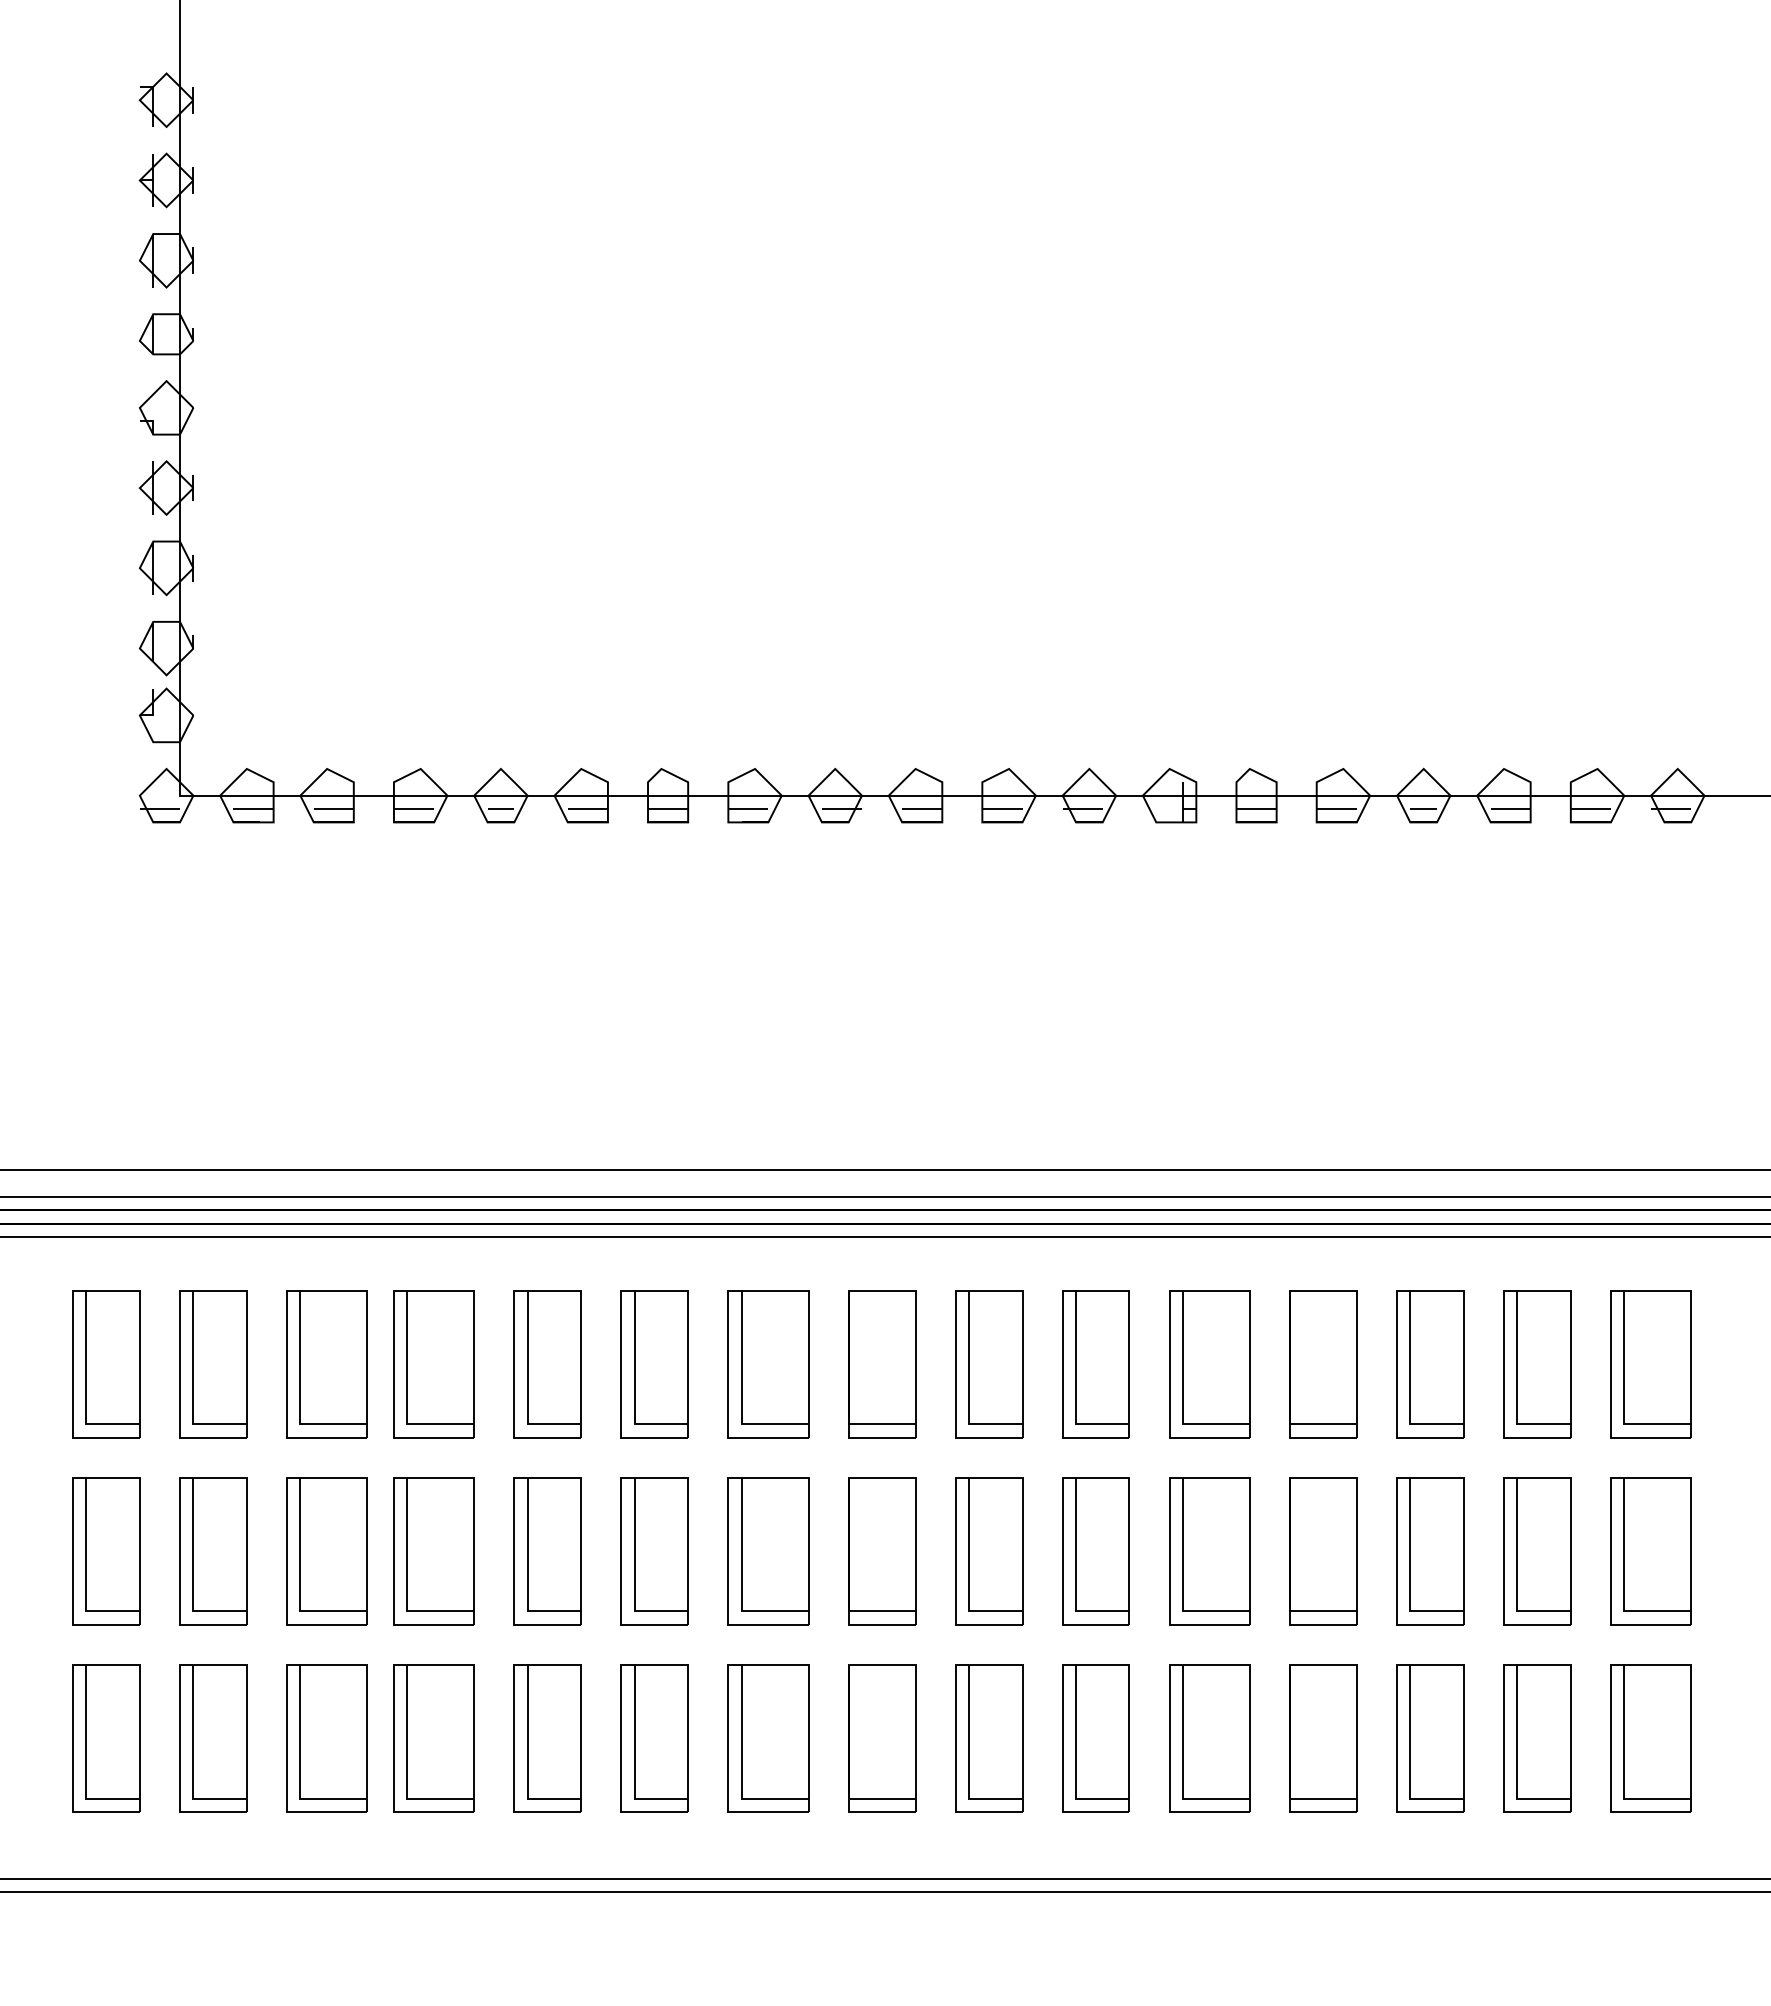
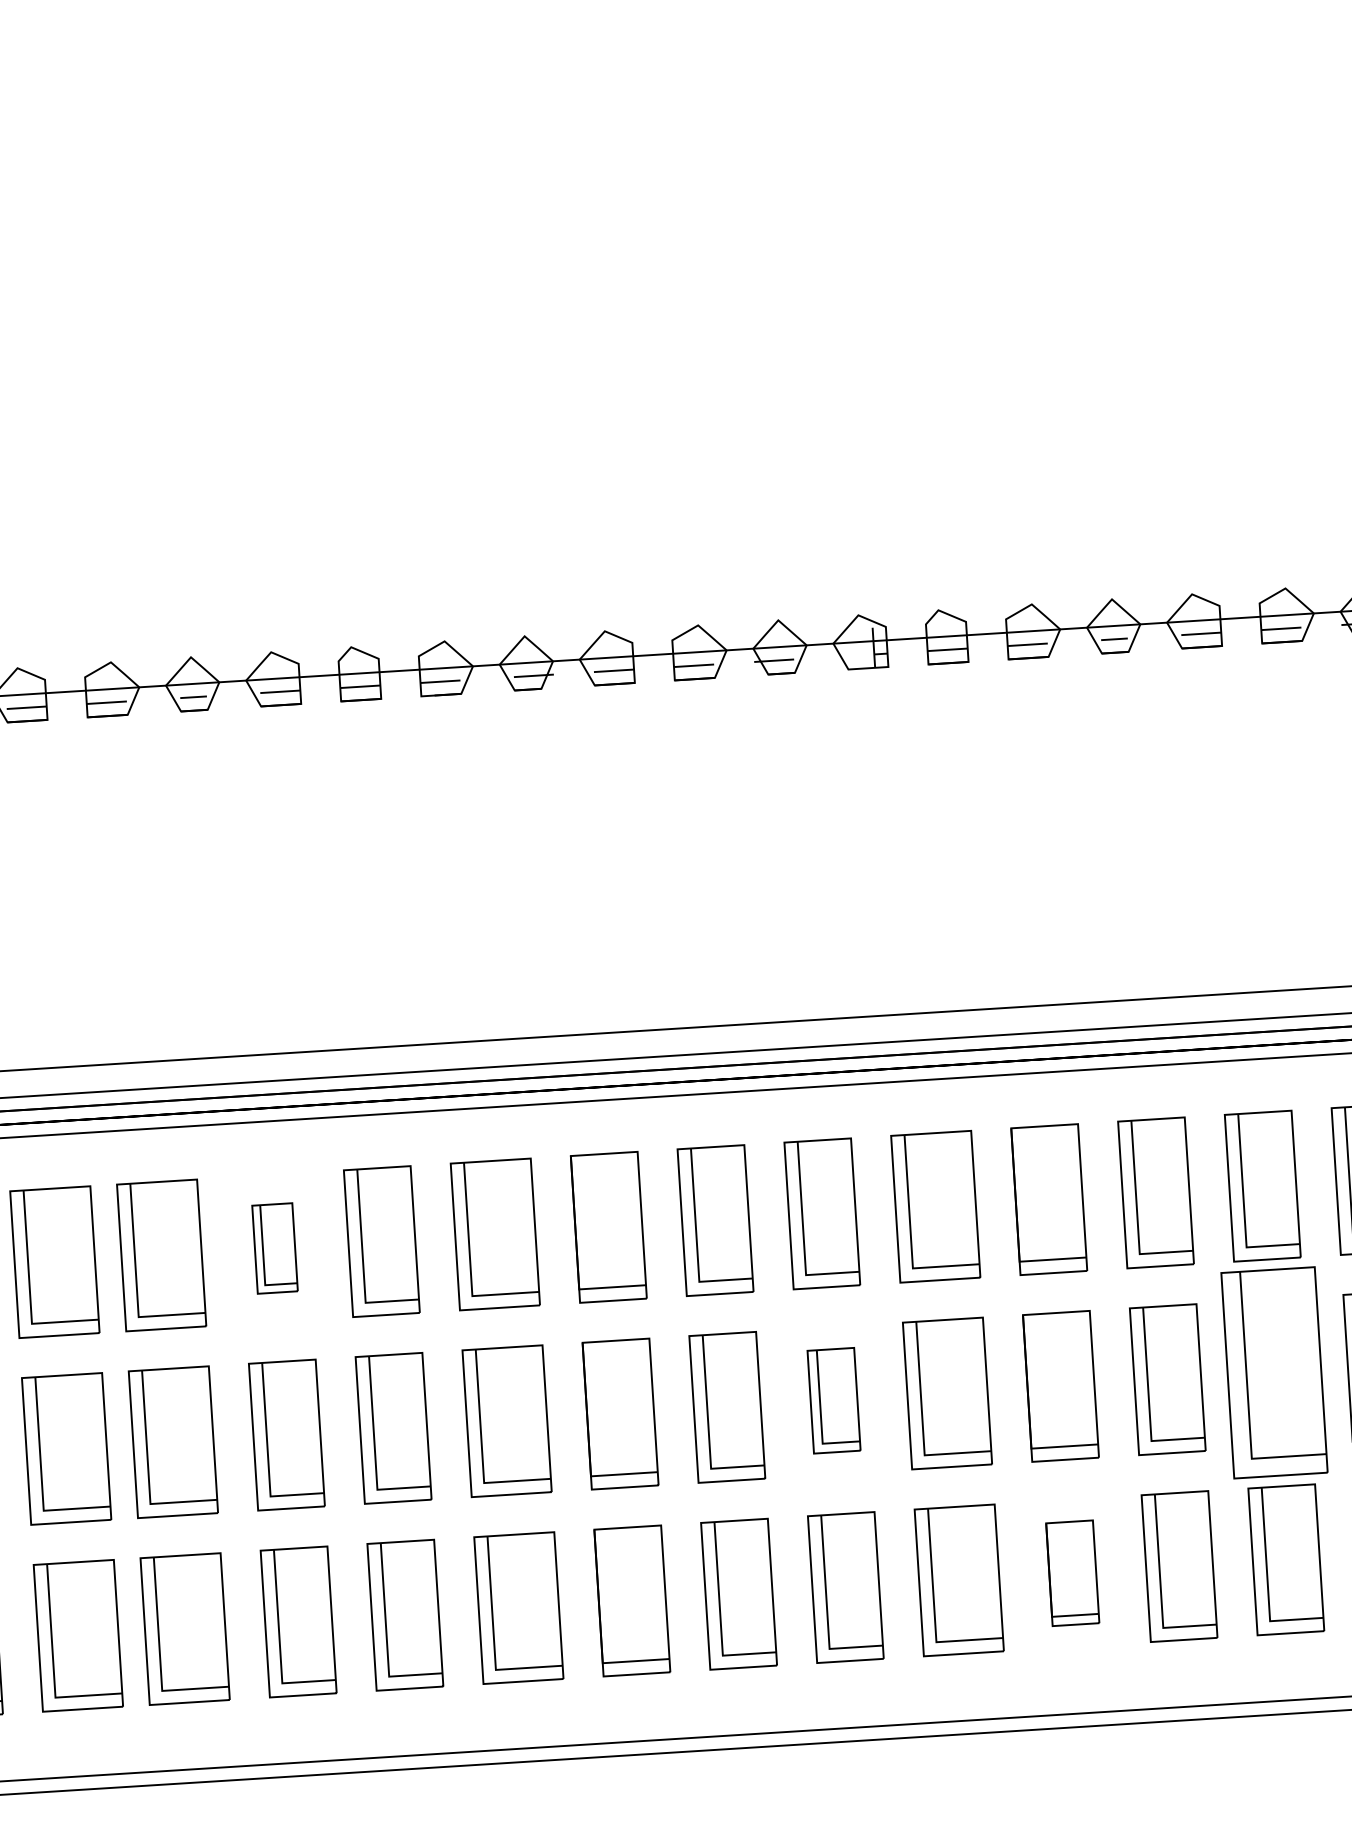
part: (547, 1364) -> (274, 1248), size x0.6
part: (1095, 1551) -> (833, 1400), size x0.7
part: (1537, 1551) -> (1274, 1373), size x1.4
part: (1323, 1738) -> (1072, 1573), size x0.7

